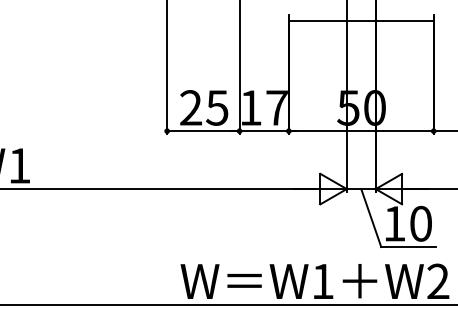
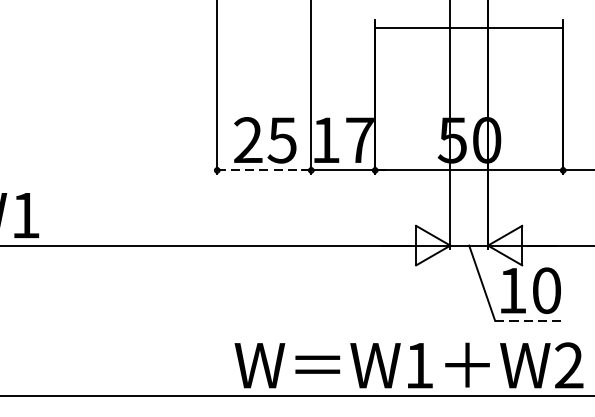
line: (202, 131) -> (263, 170), solid -> dashed
line: (408, 247) -> (530, 321), solid -> dashed

